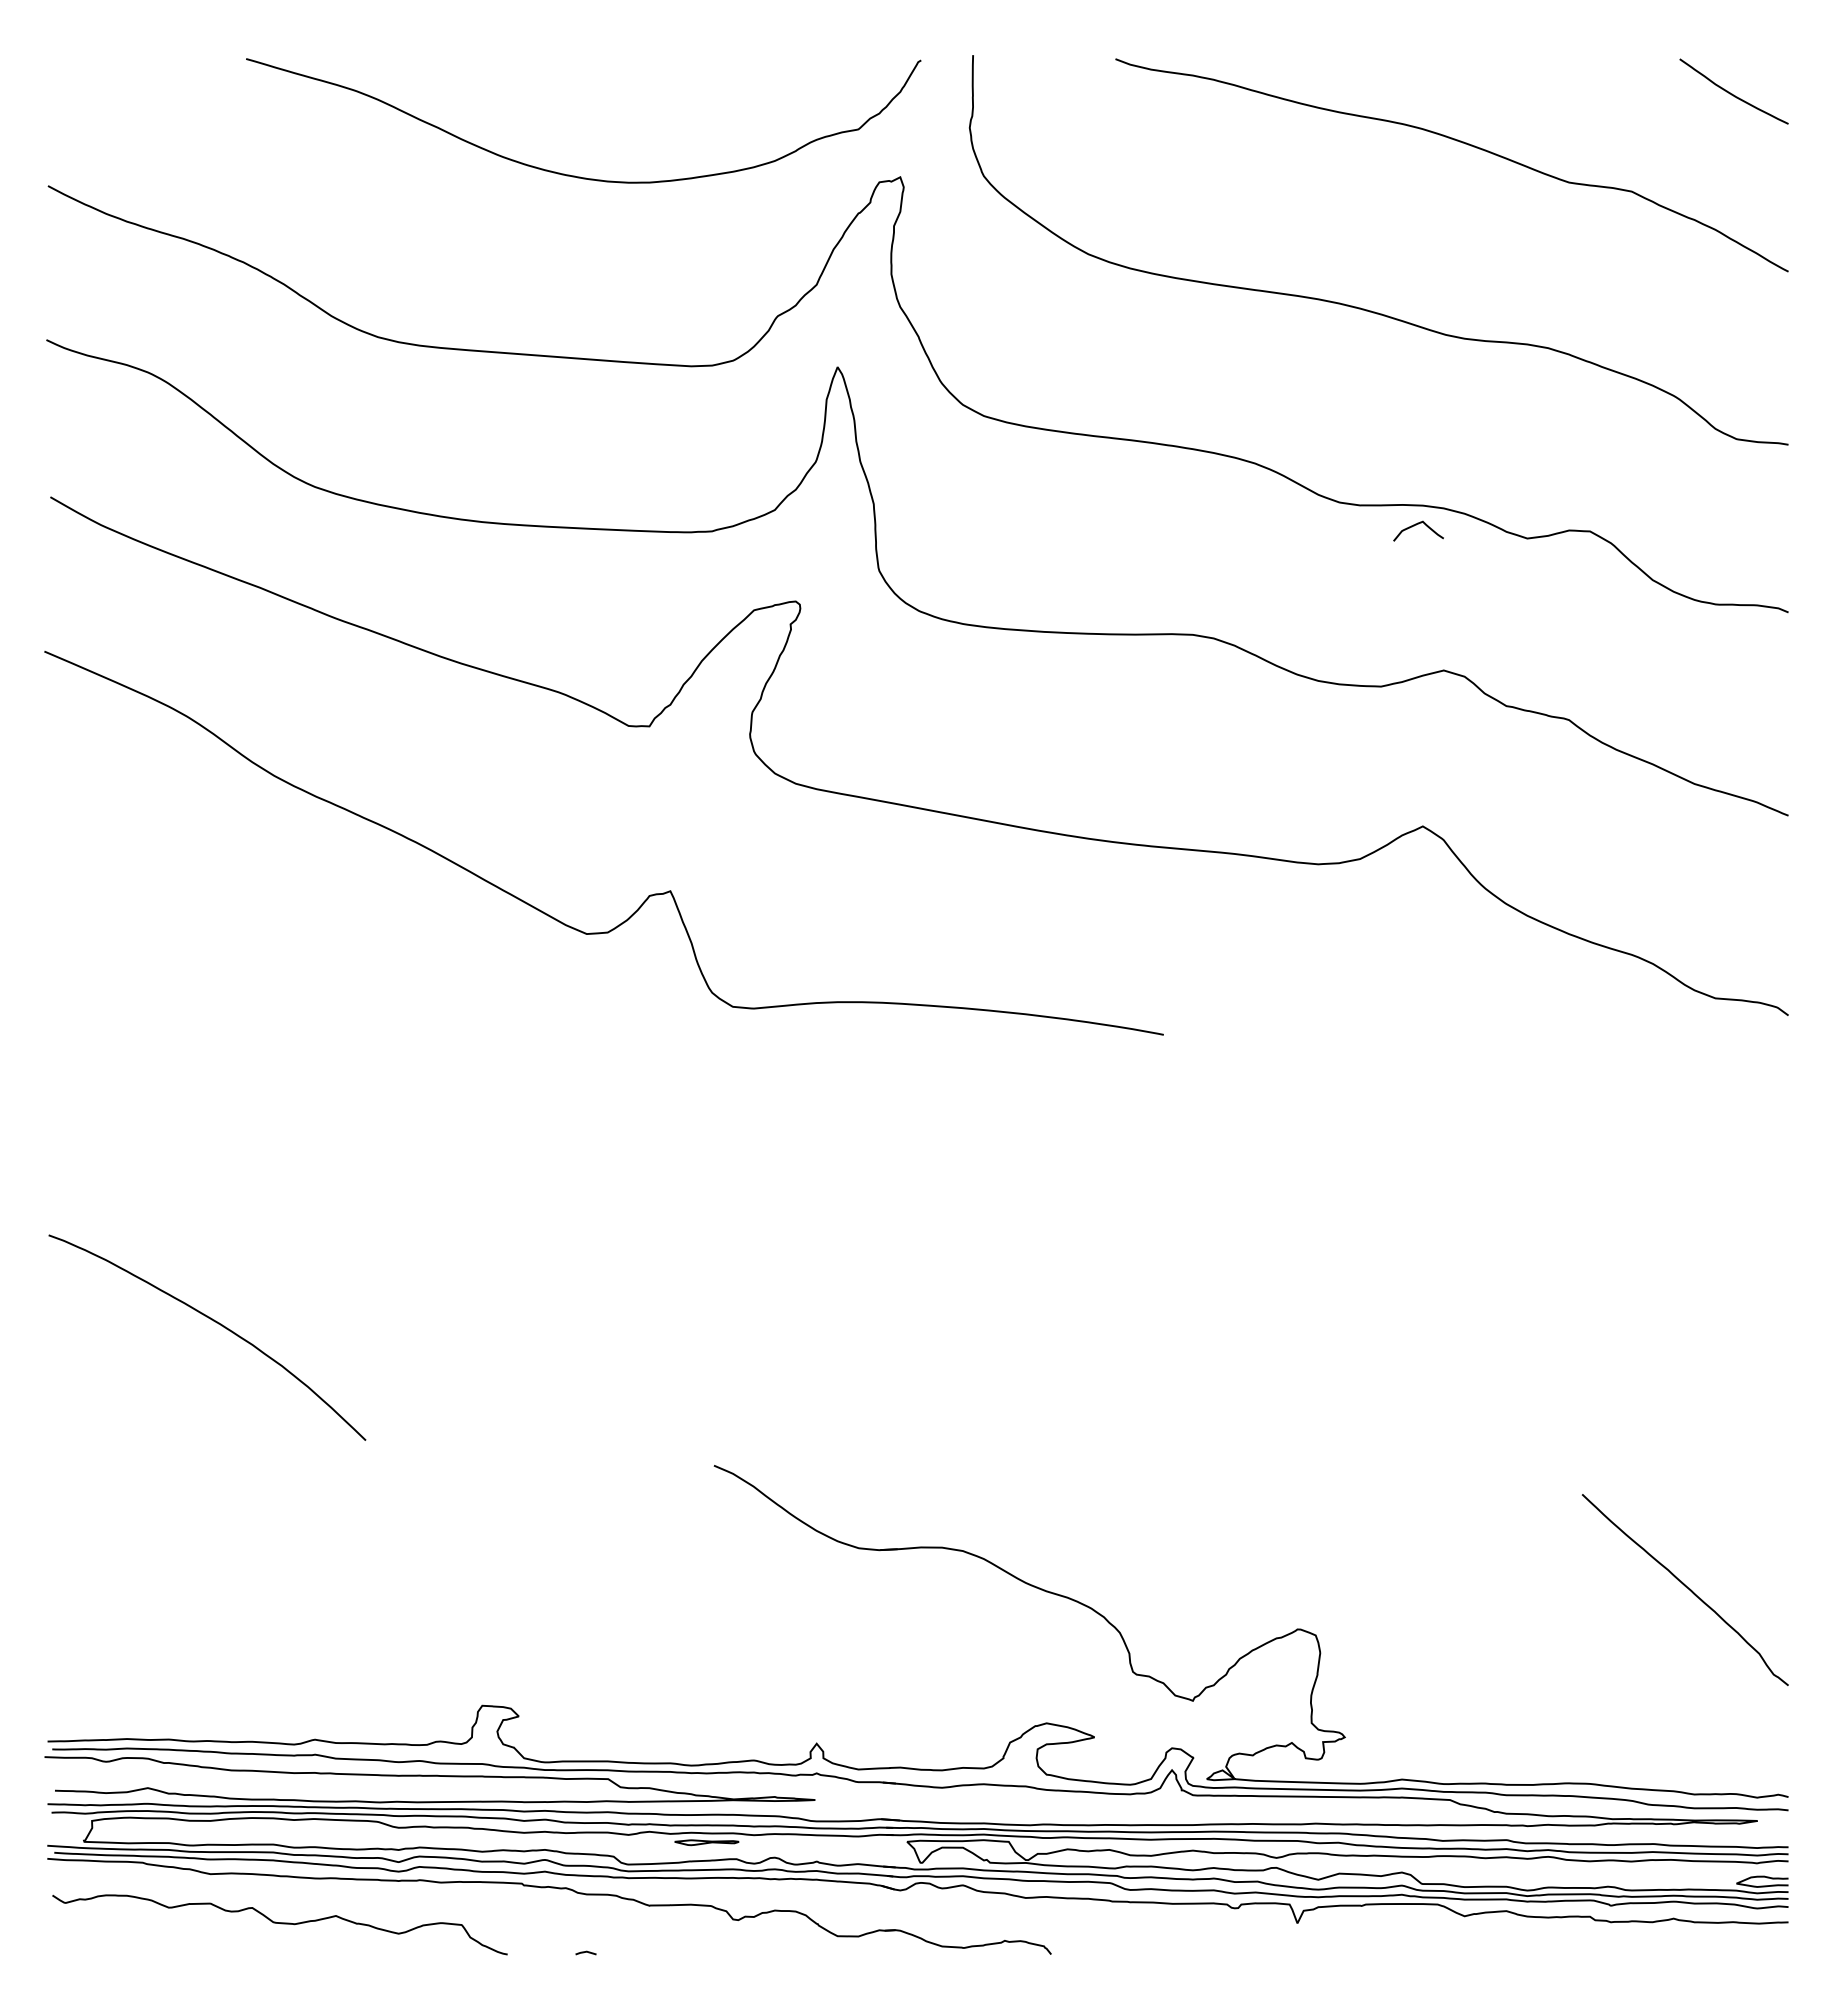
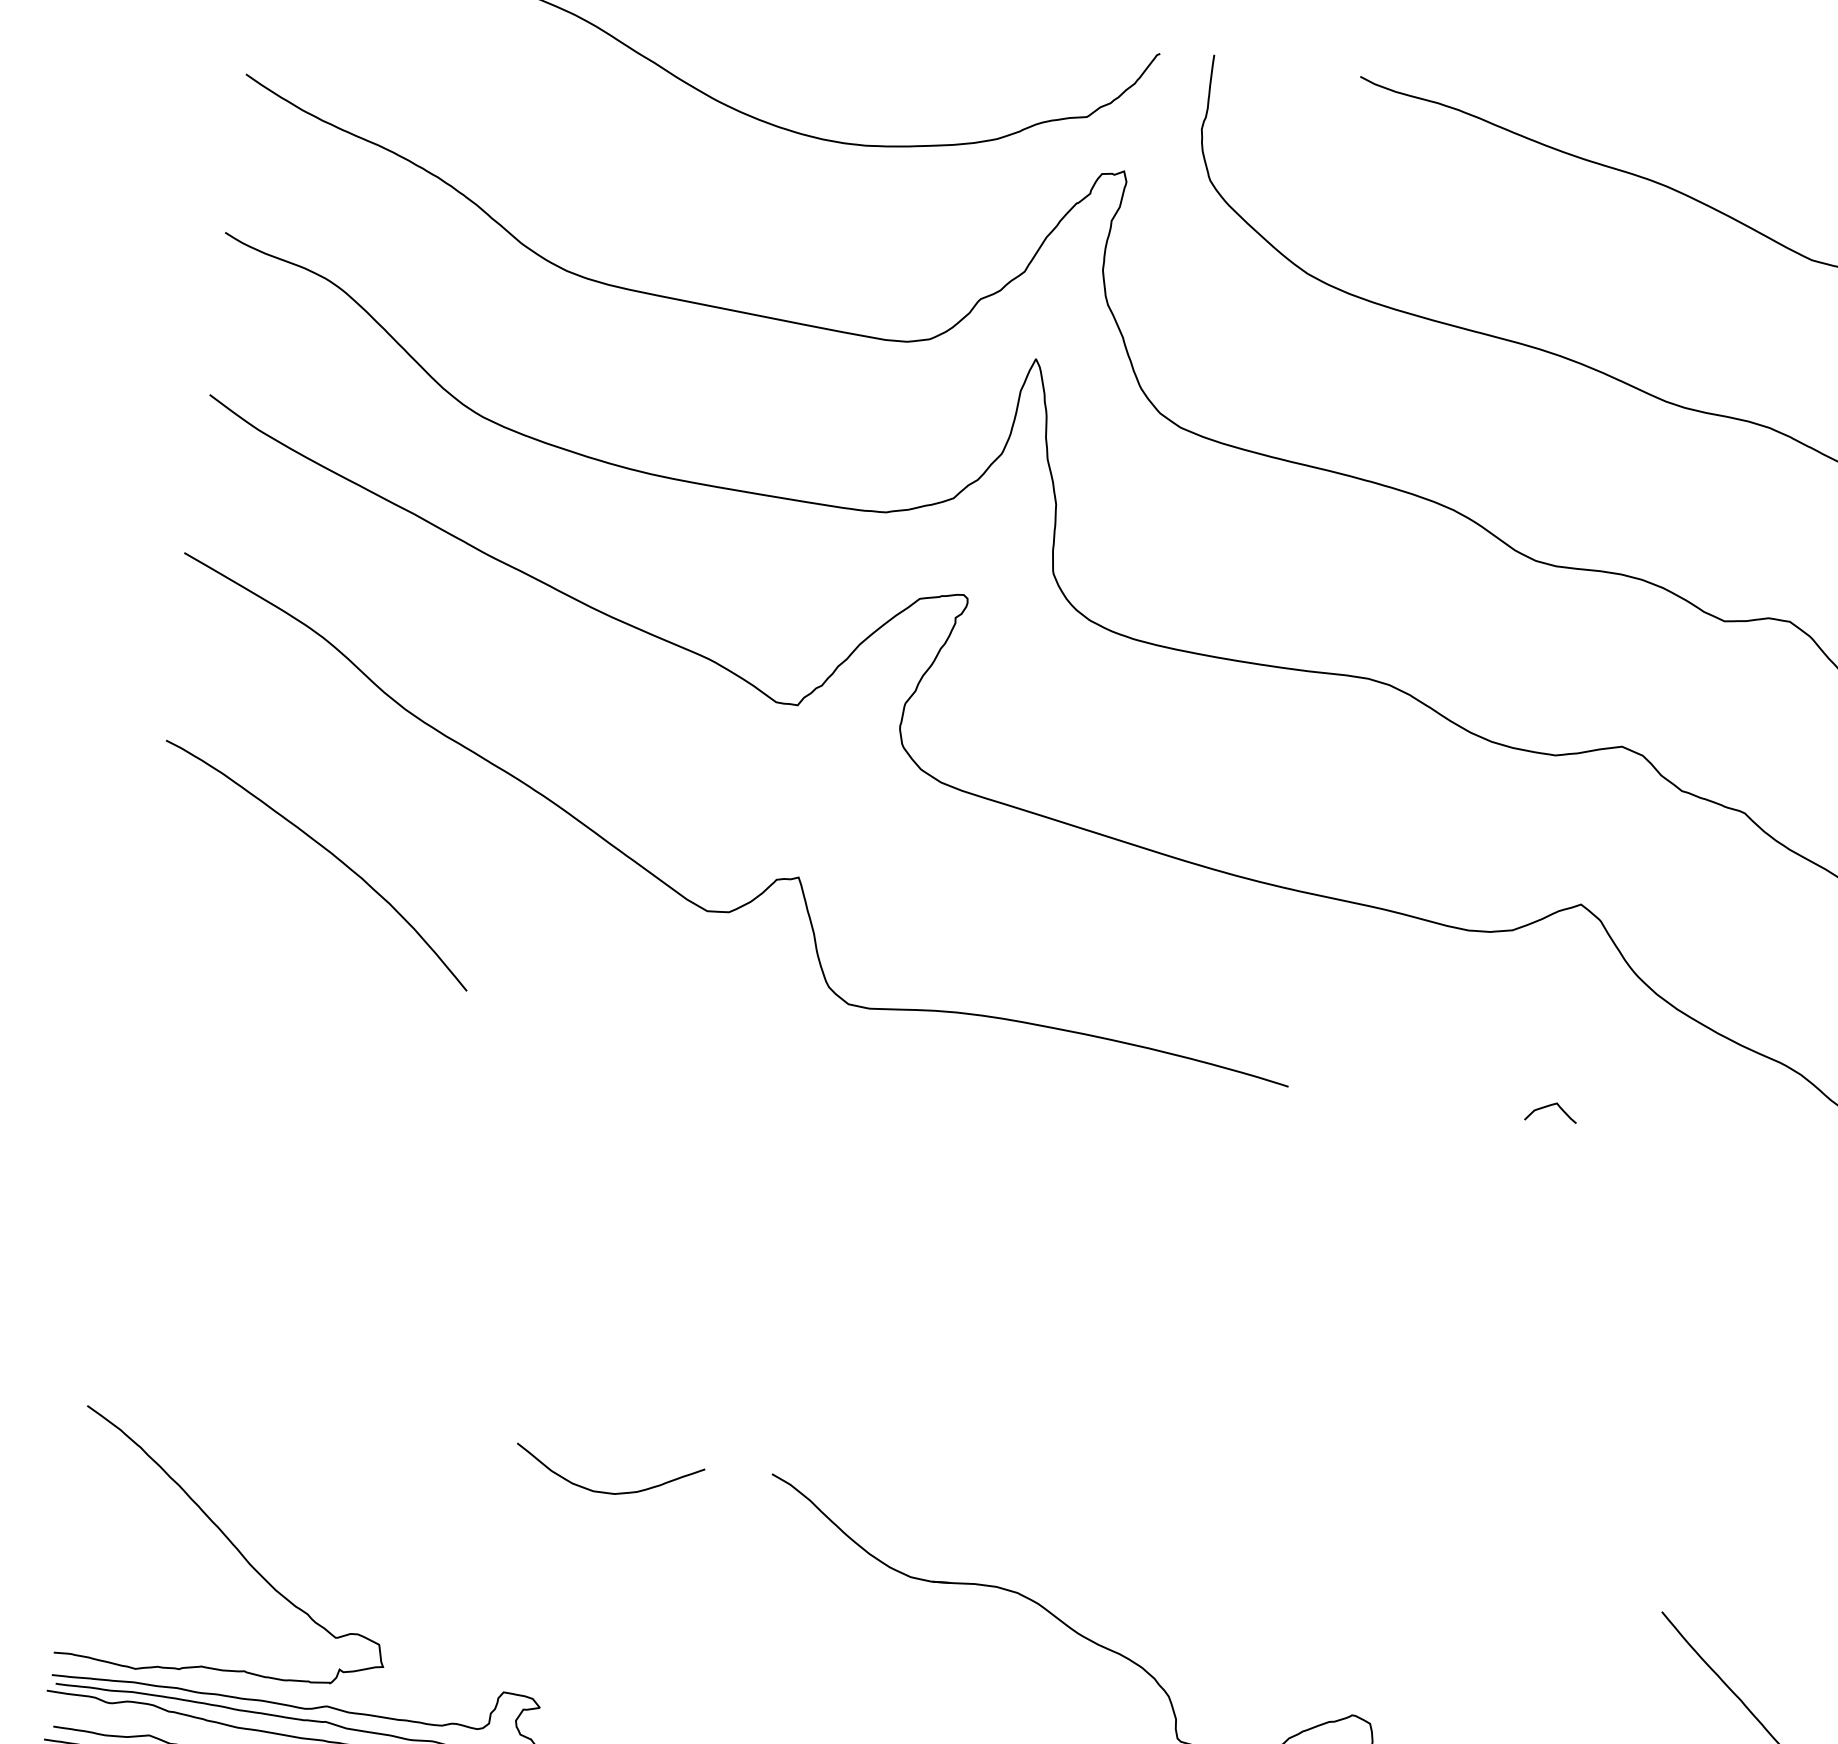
curve: (1416, 525) -> (1550, 1106), moved
curve: (216, 1323) -> (327, 852), moved
curve: (557, 1502) -> (606, 1492), added
curve: (207, 1598) -> (234, 1547), added

